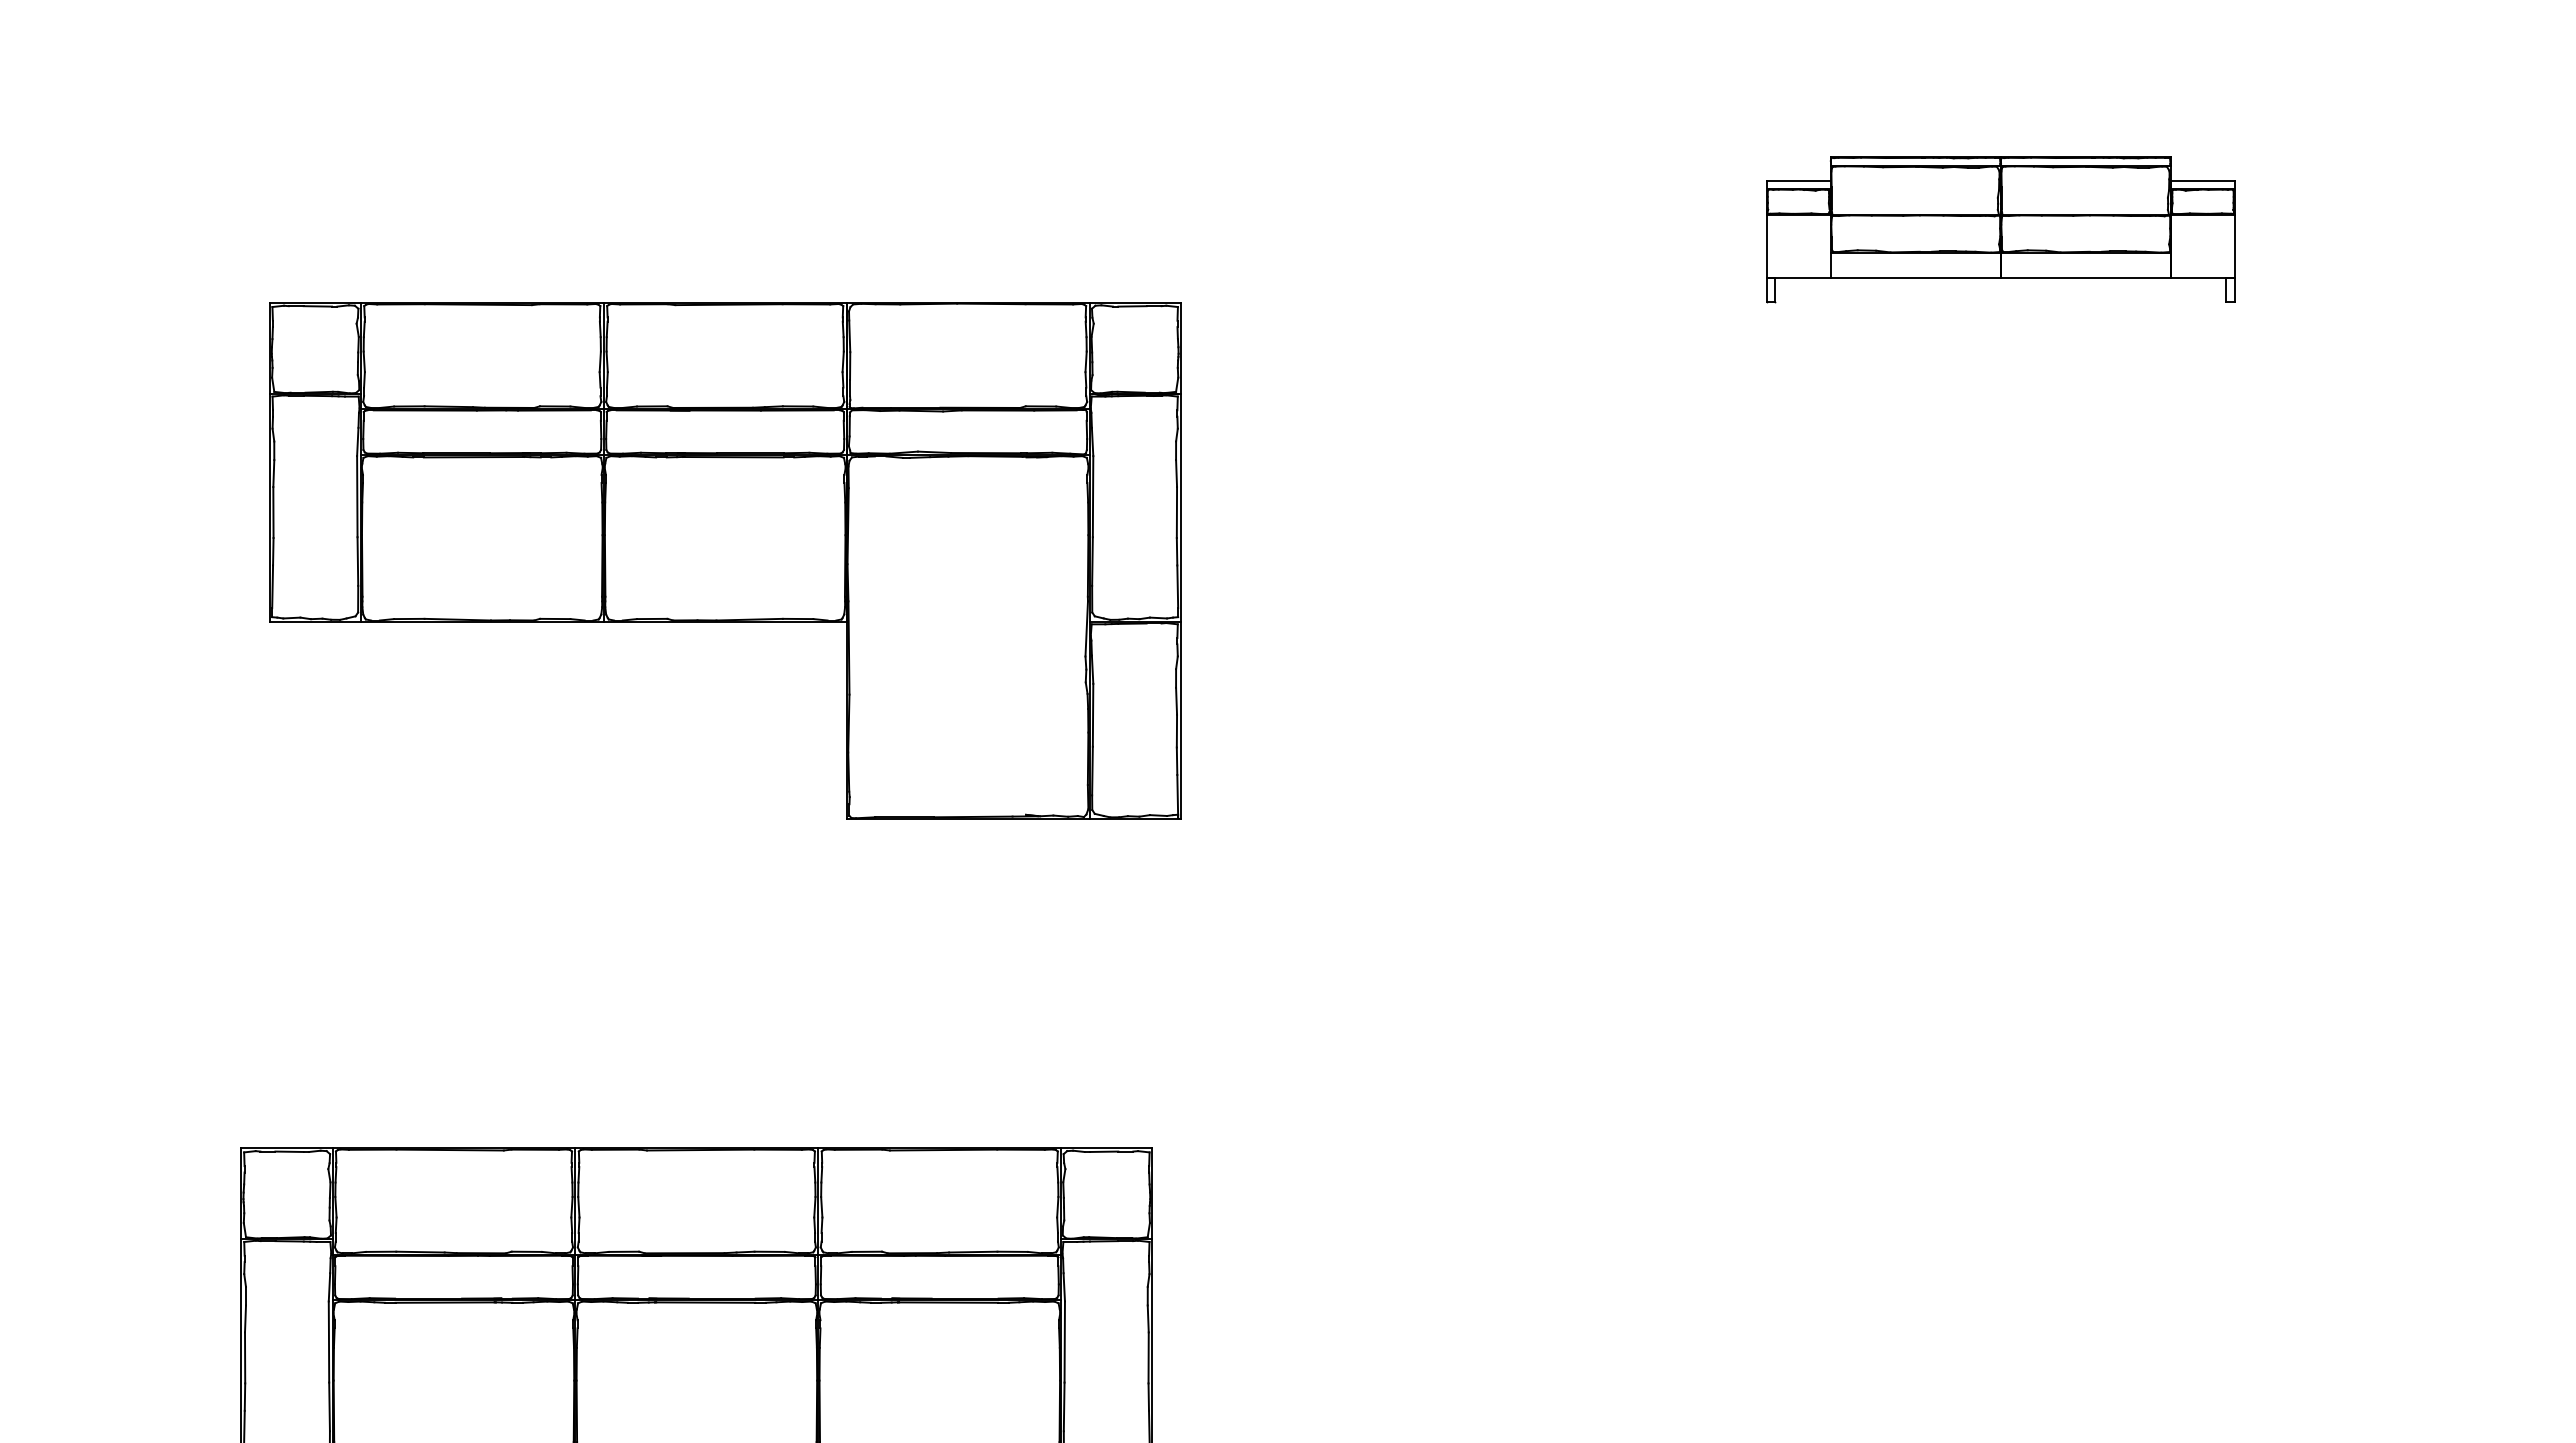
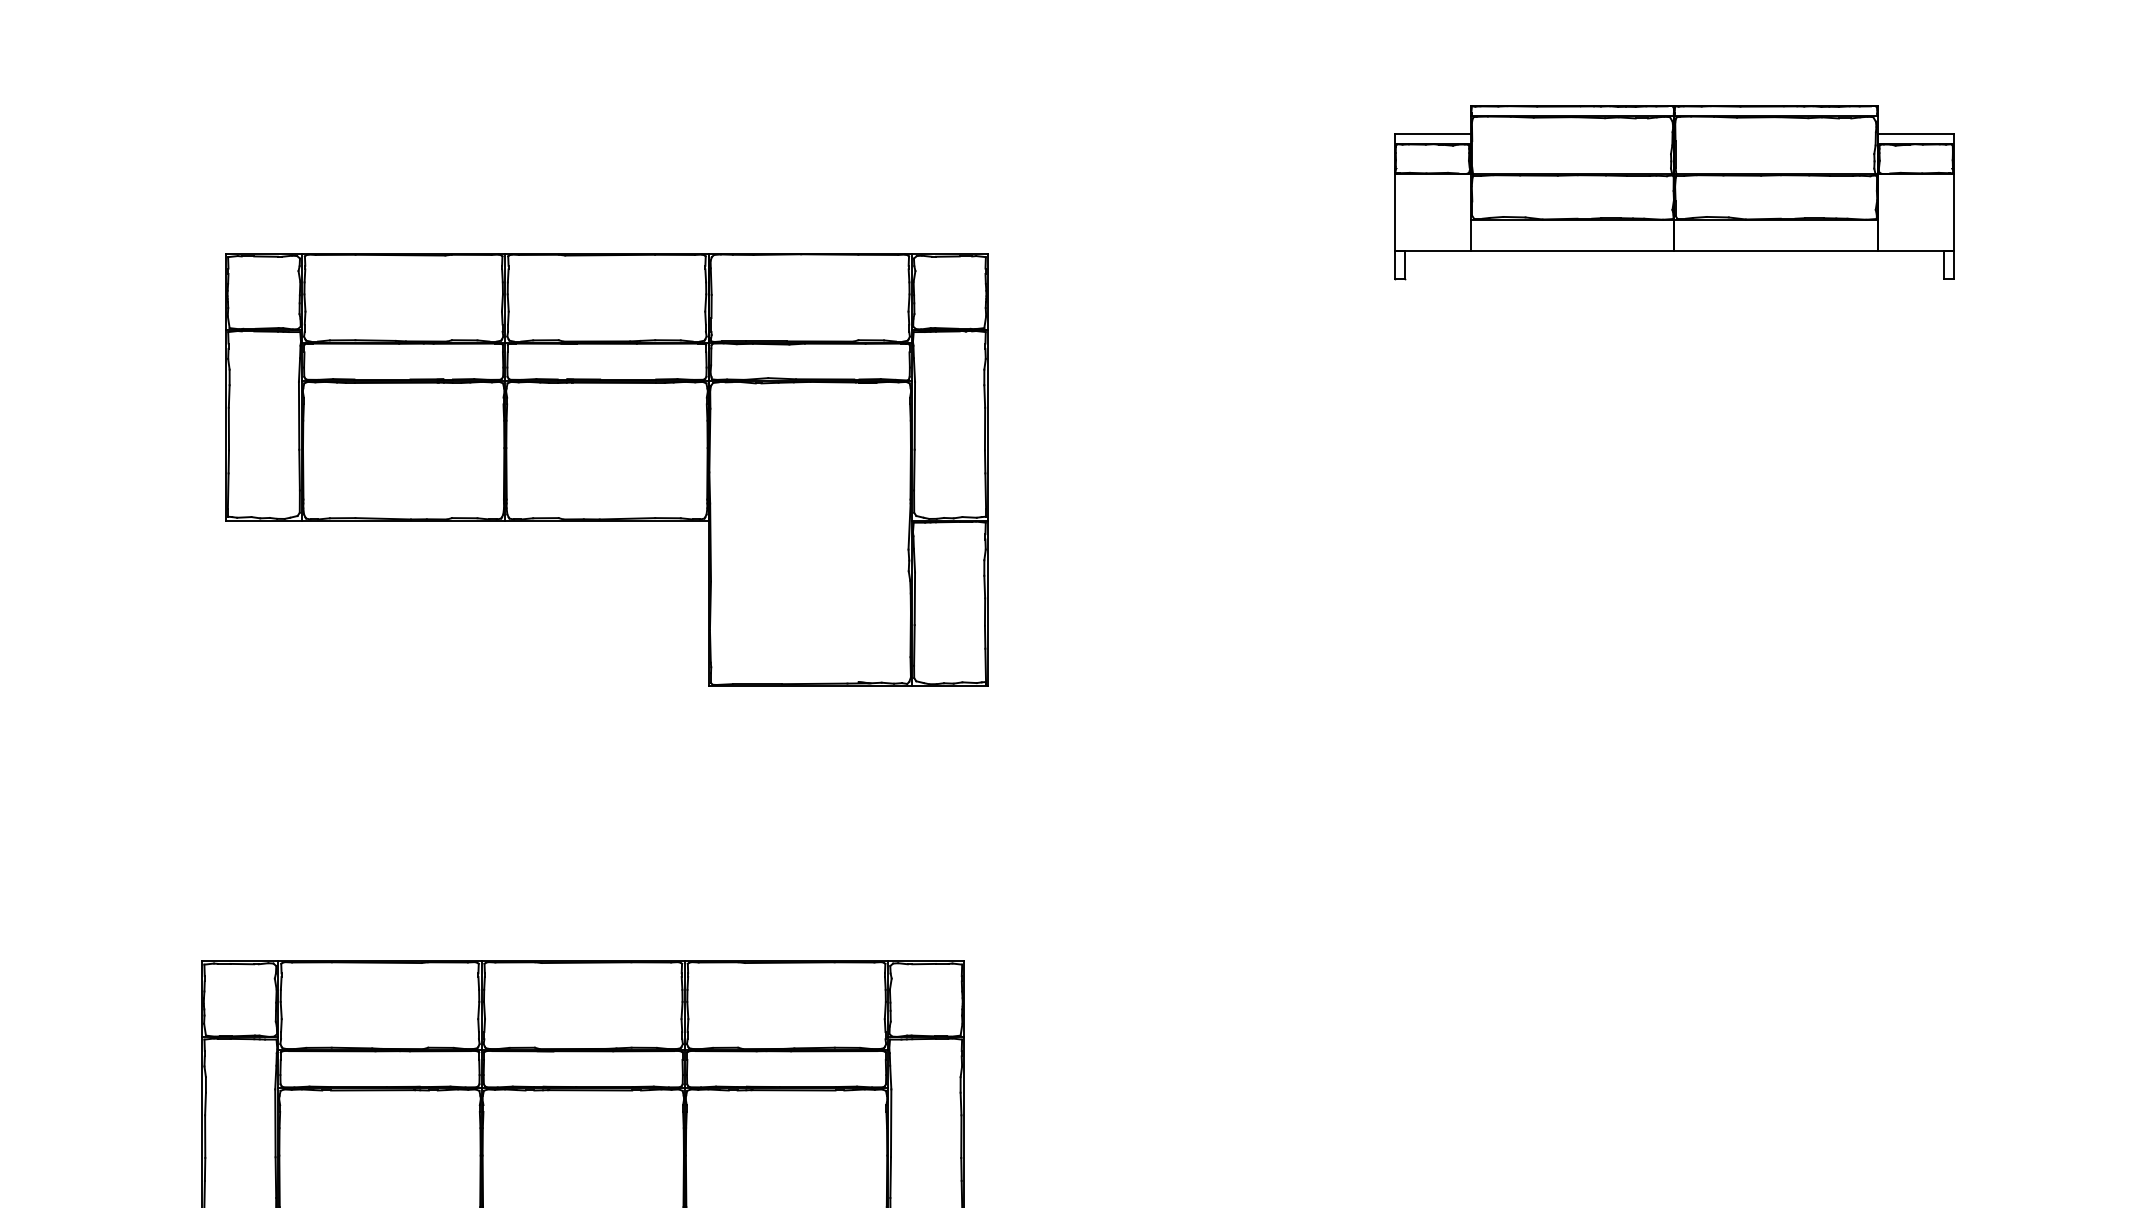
part: (2000, 229) -> (1674, 192), size x1.43

